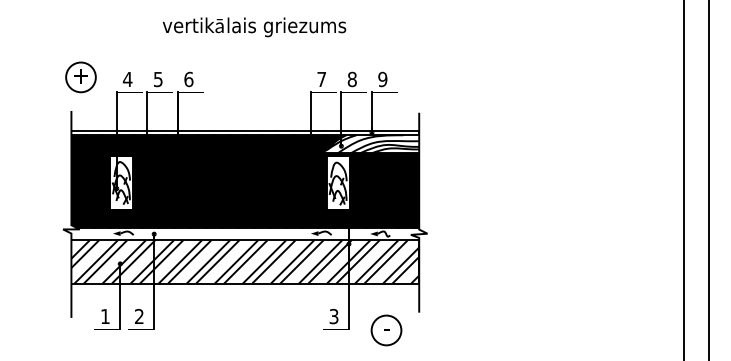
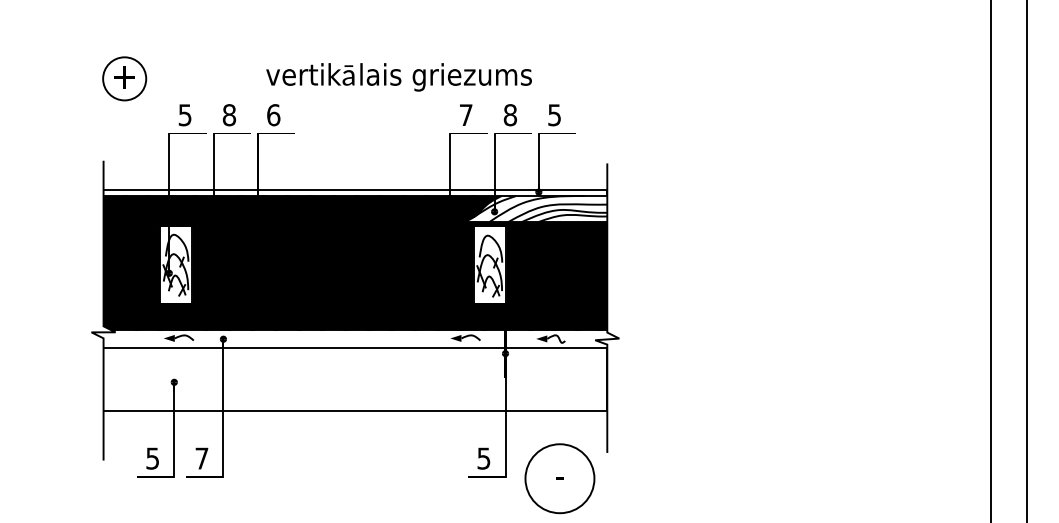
text: (254, 27) -> (399, 77), moved
part: (80, 77) -> (123, 79), moved
text: (382, 78) -> (554, 113), 9 -> 5
text: (127, 79) -> (184, 115), 4 -> 5
text: (157, 79) -> (228, 115), 5 -> 8
hatch: (245, 261) -> (355, 378), removed
text: (334, 315) -> (484, 457), 3 -> 5
text: (105, 316) -> (152, 458), 1 -> 5
text: (139, 316) -> (202, 458), 2 -> 7
circle: (386, 330) -> (559, 478), size x1.6

